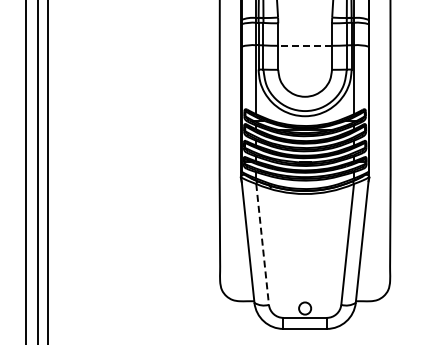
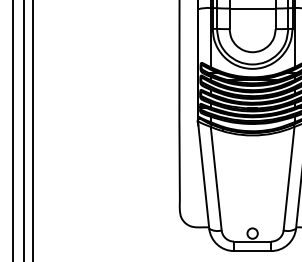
line: (305, 45) -> (252, 8), dashed -> solid
line: (262, 244) -> (216, 178), dashed -> solid

